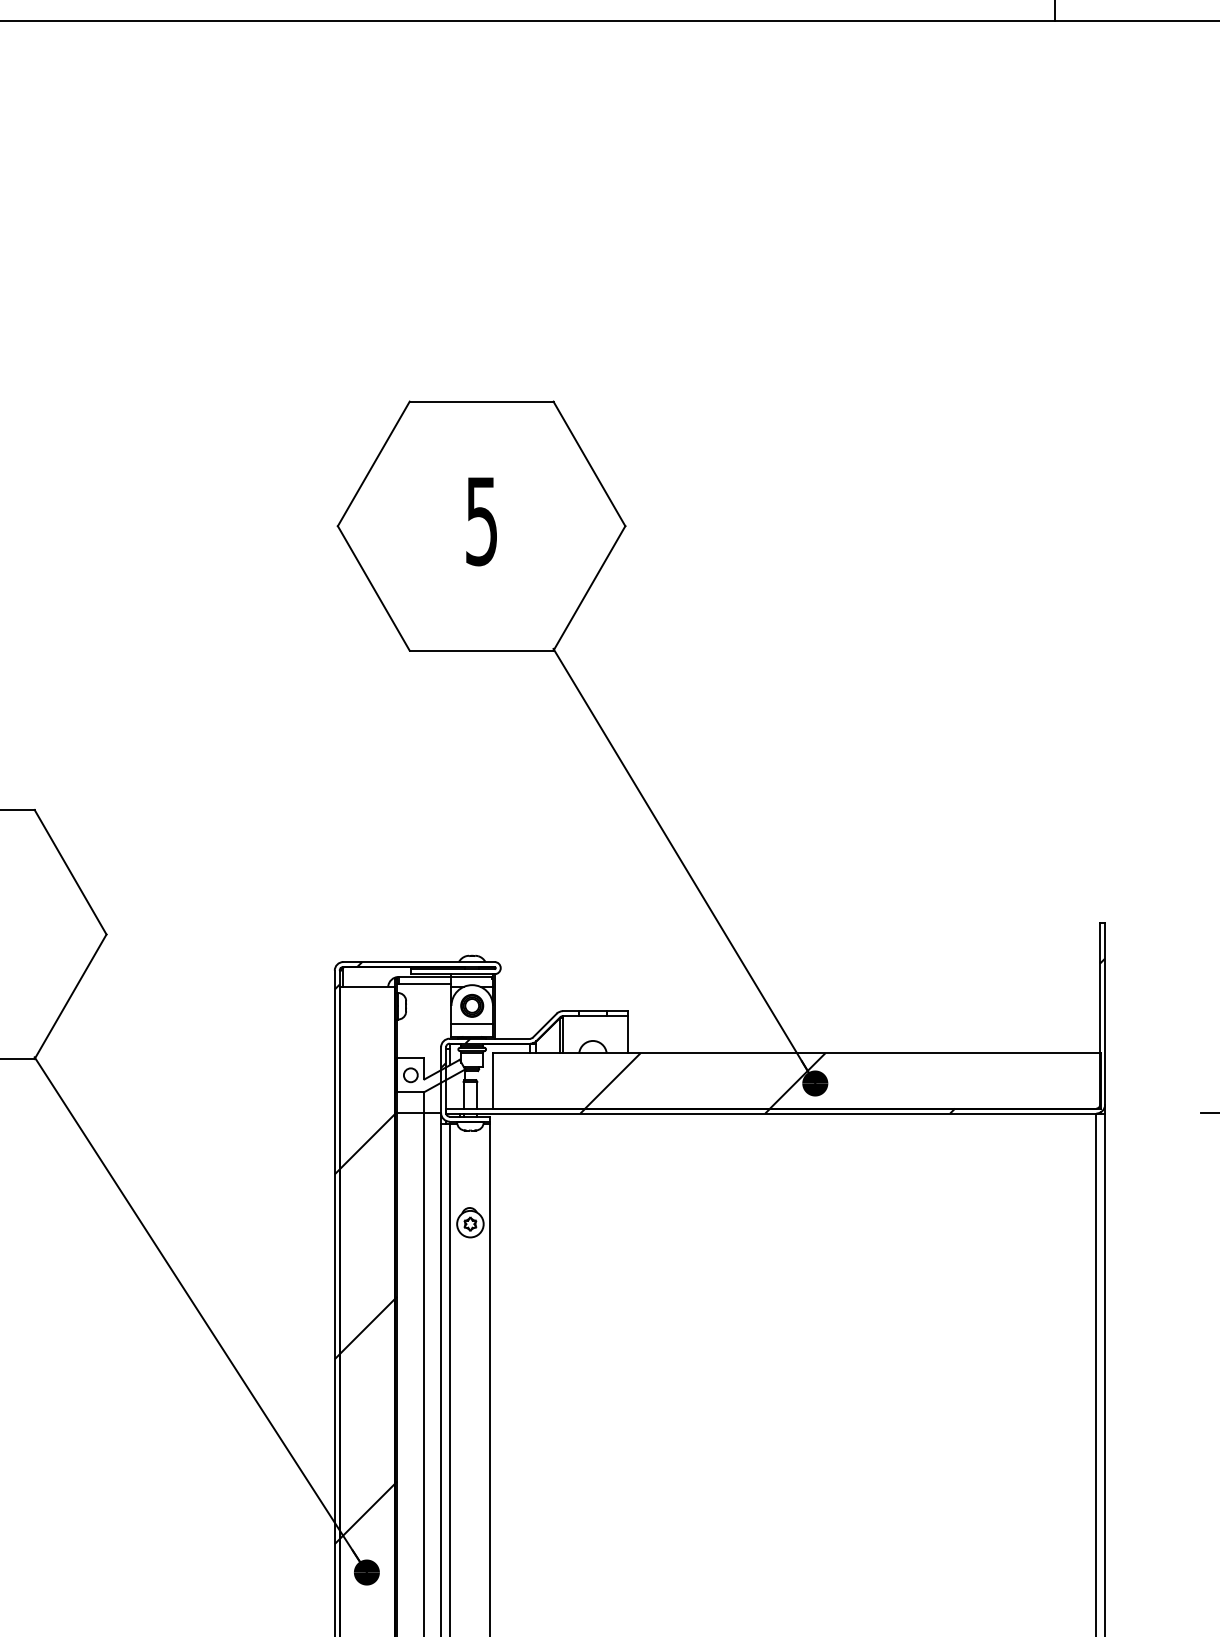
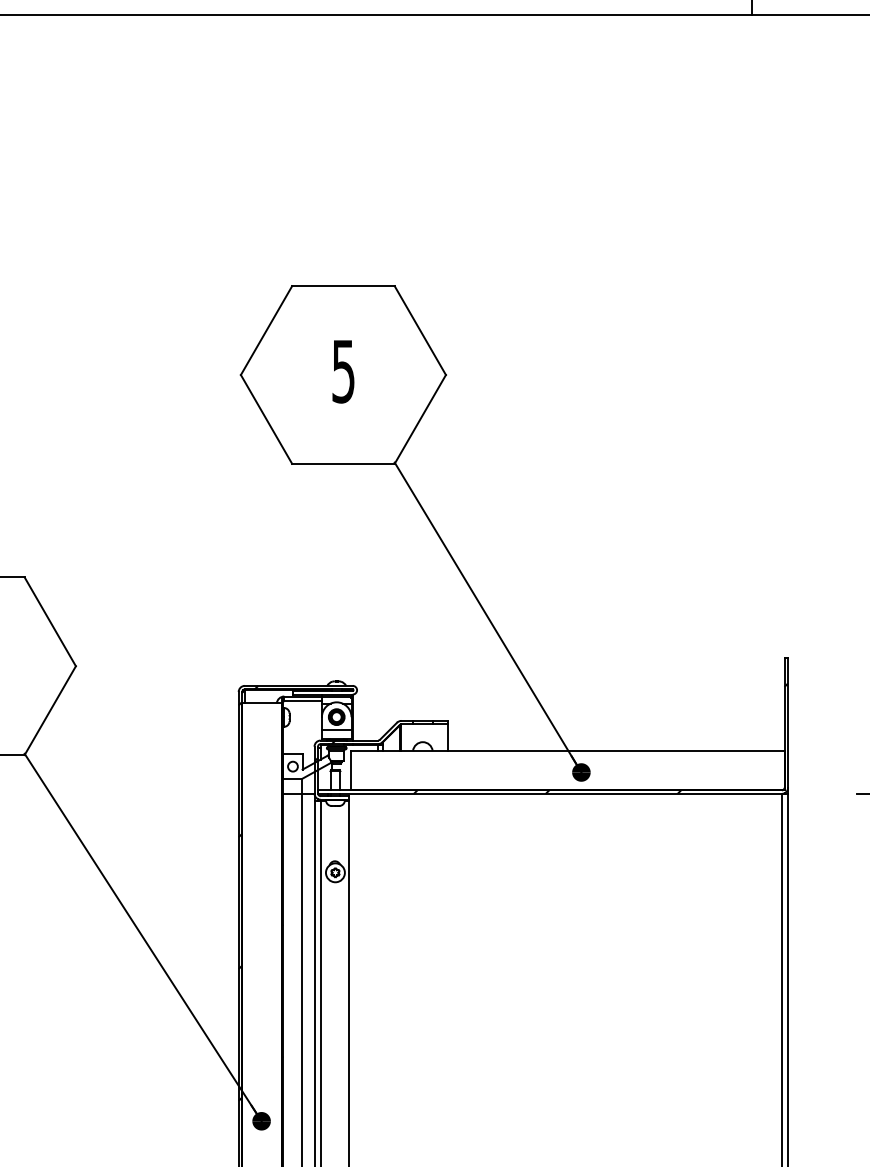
hatch: (705, 1080) -> (503, 770), removed
hatch: (367, 1326) -> (262, 945), removed

